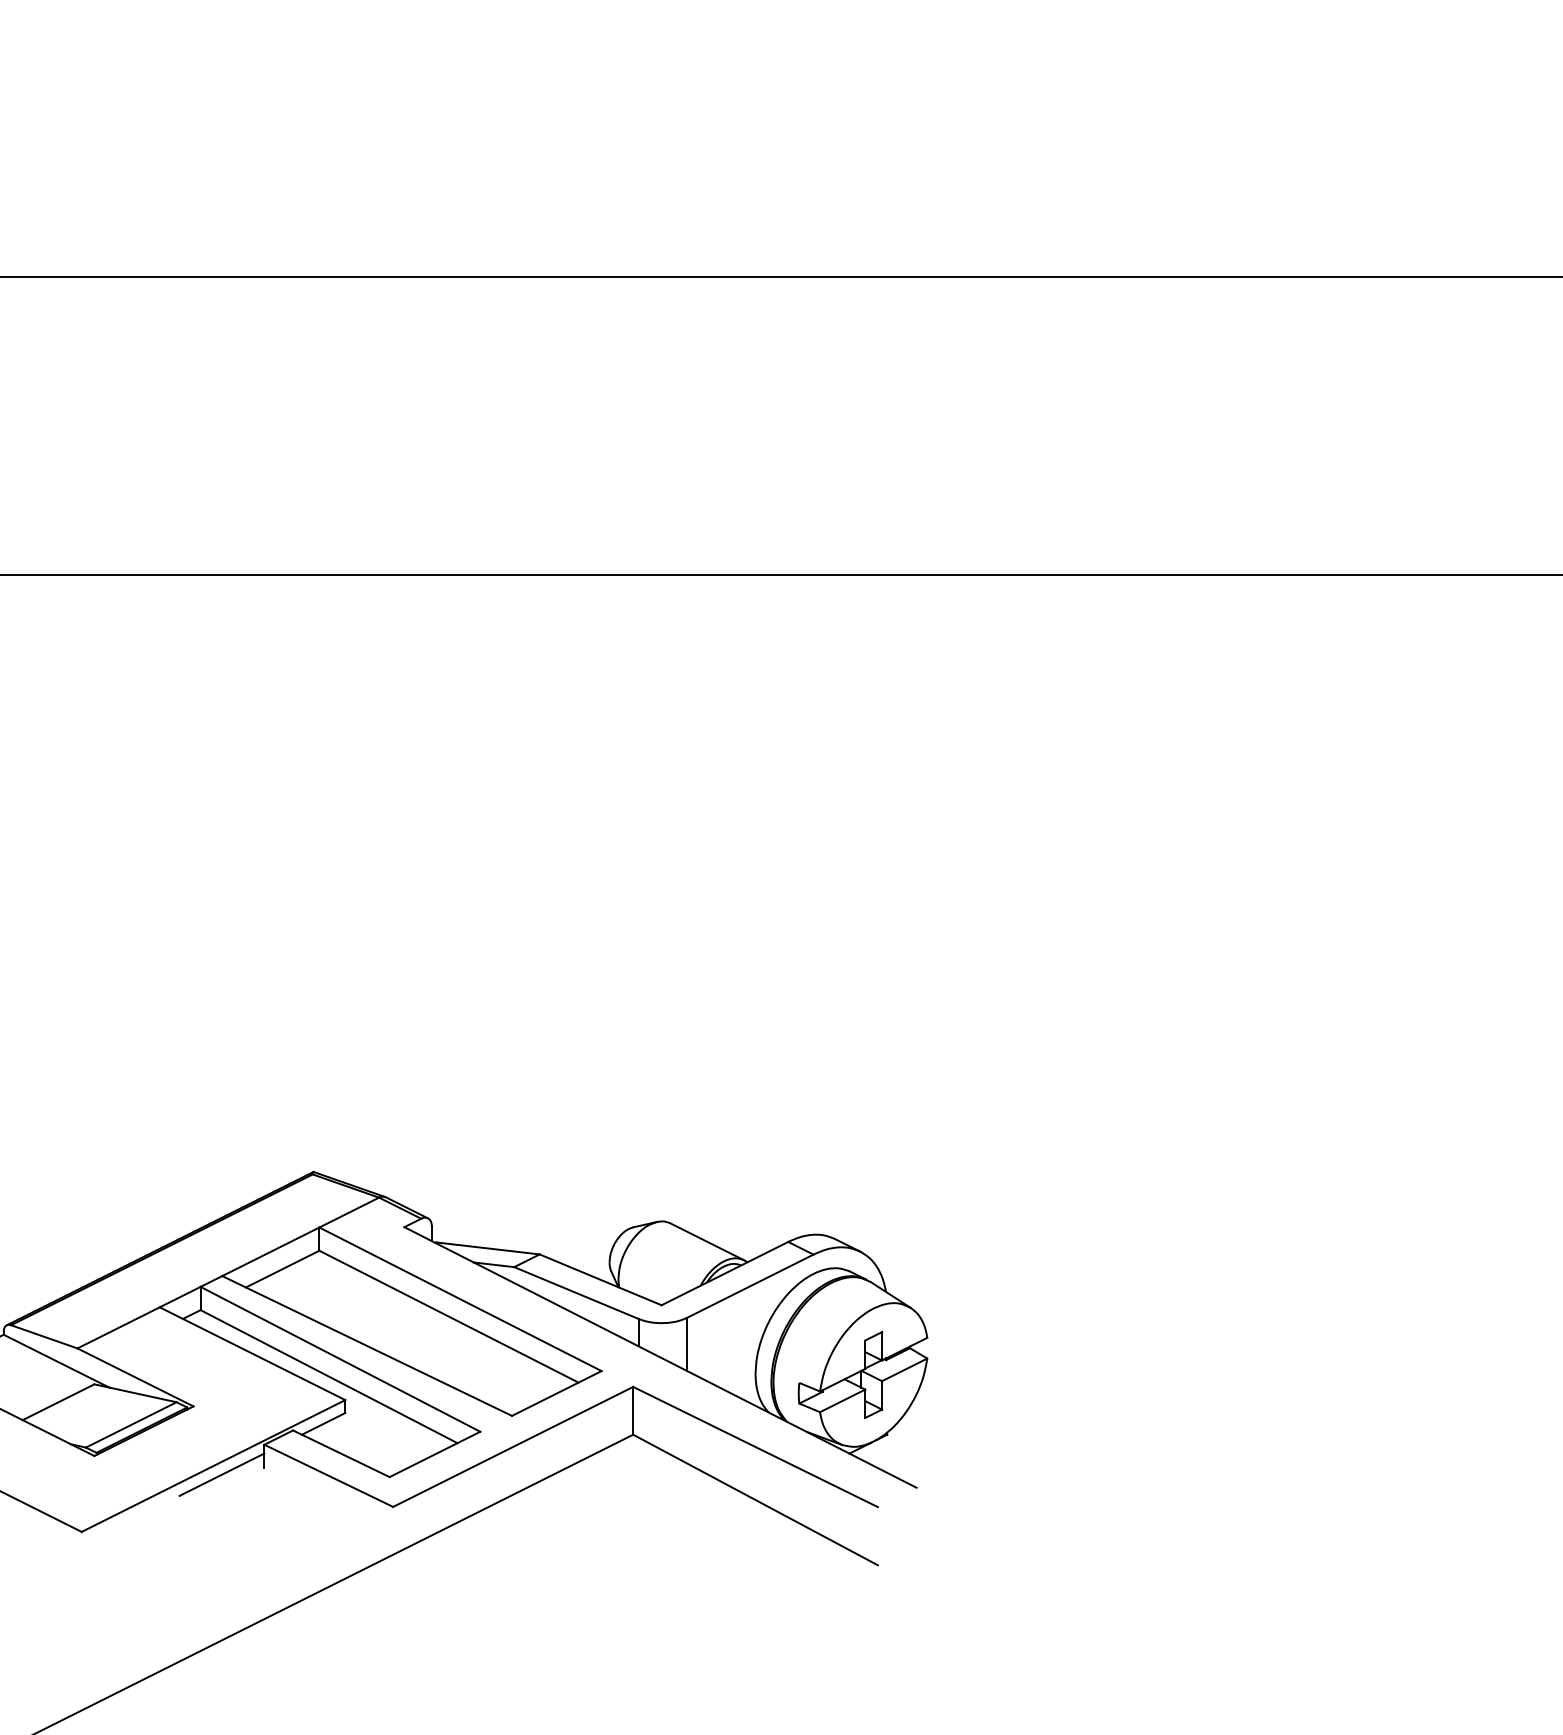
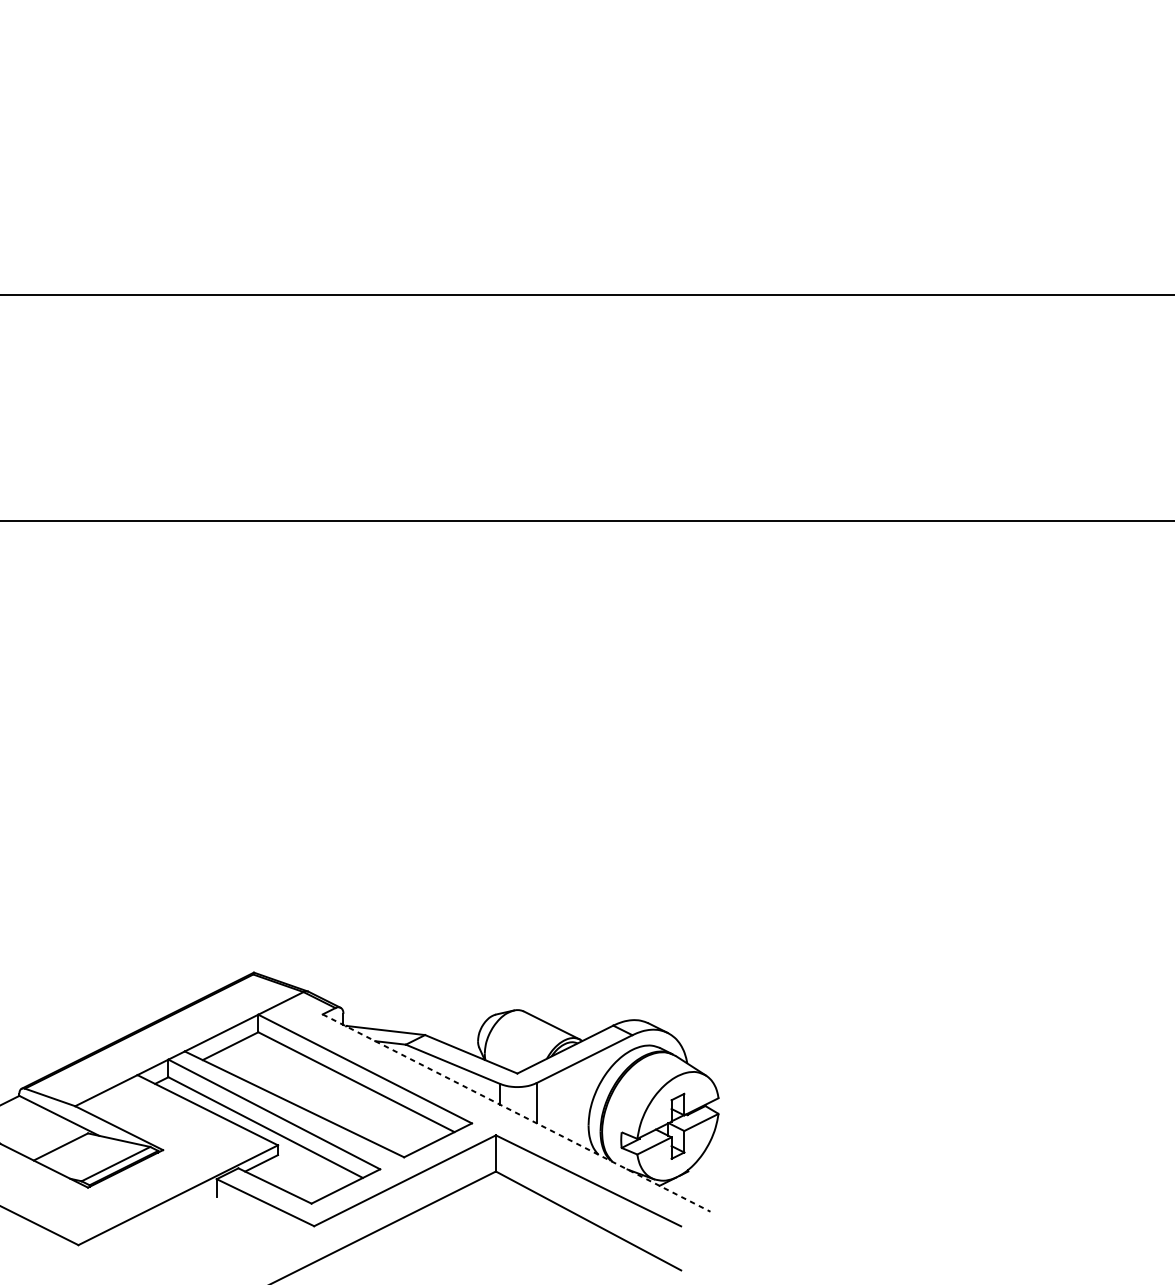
line: (660, 1357) -> (516, 1113), solid -> dashed
line: (221, 1474) -> (184, 1201), removed

